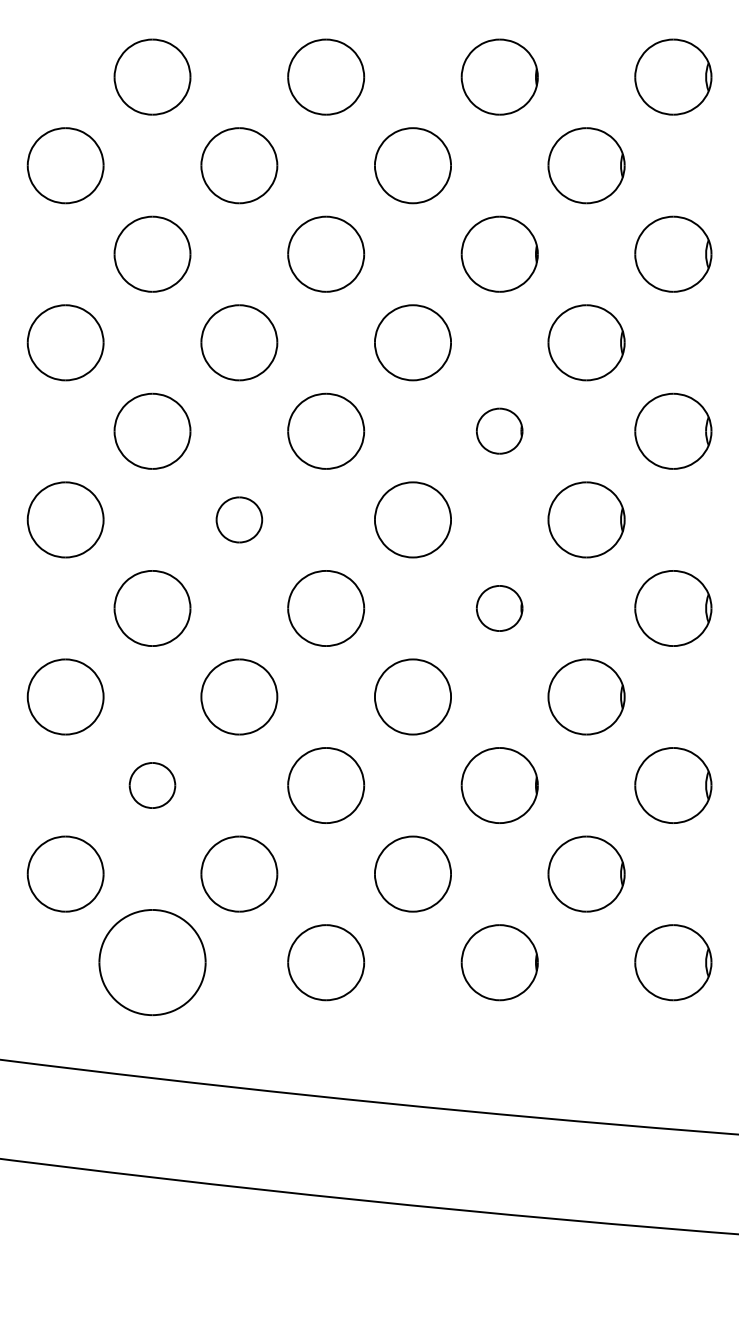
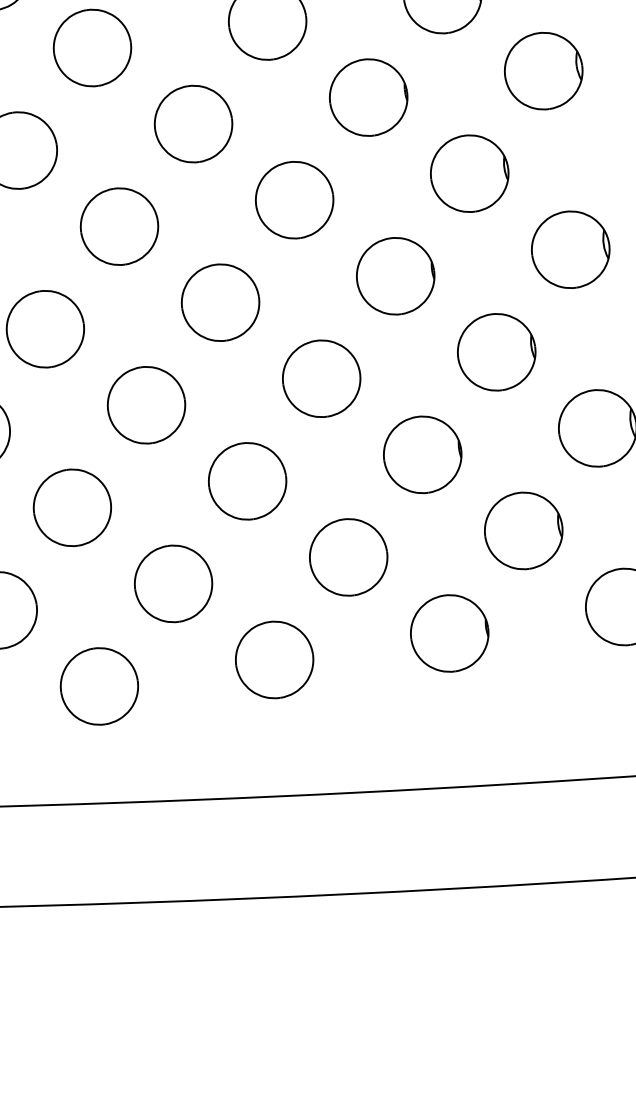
part: (499, 430) -> (368, 96), size x1.67
part: (239, 519) -> (119, 226), size x1.67
part: (499, 608) -> (395, 276), size x1.67
part: (152, 785) -> (72, 507), size x1.67
part: (152, 962) -> (99, 686), size x0.71

